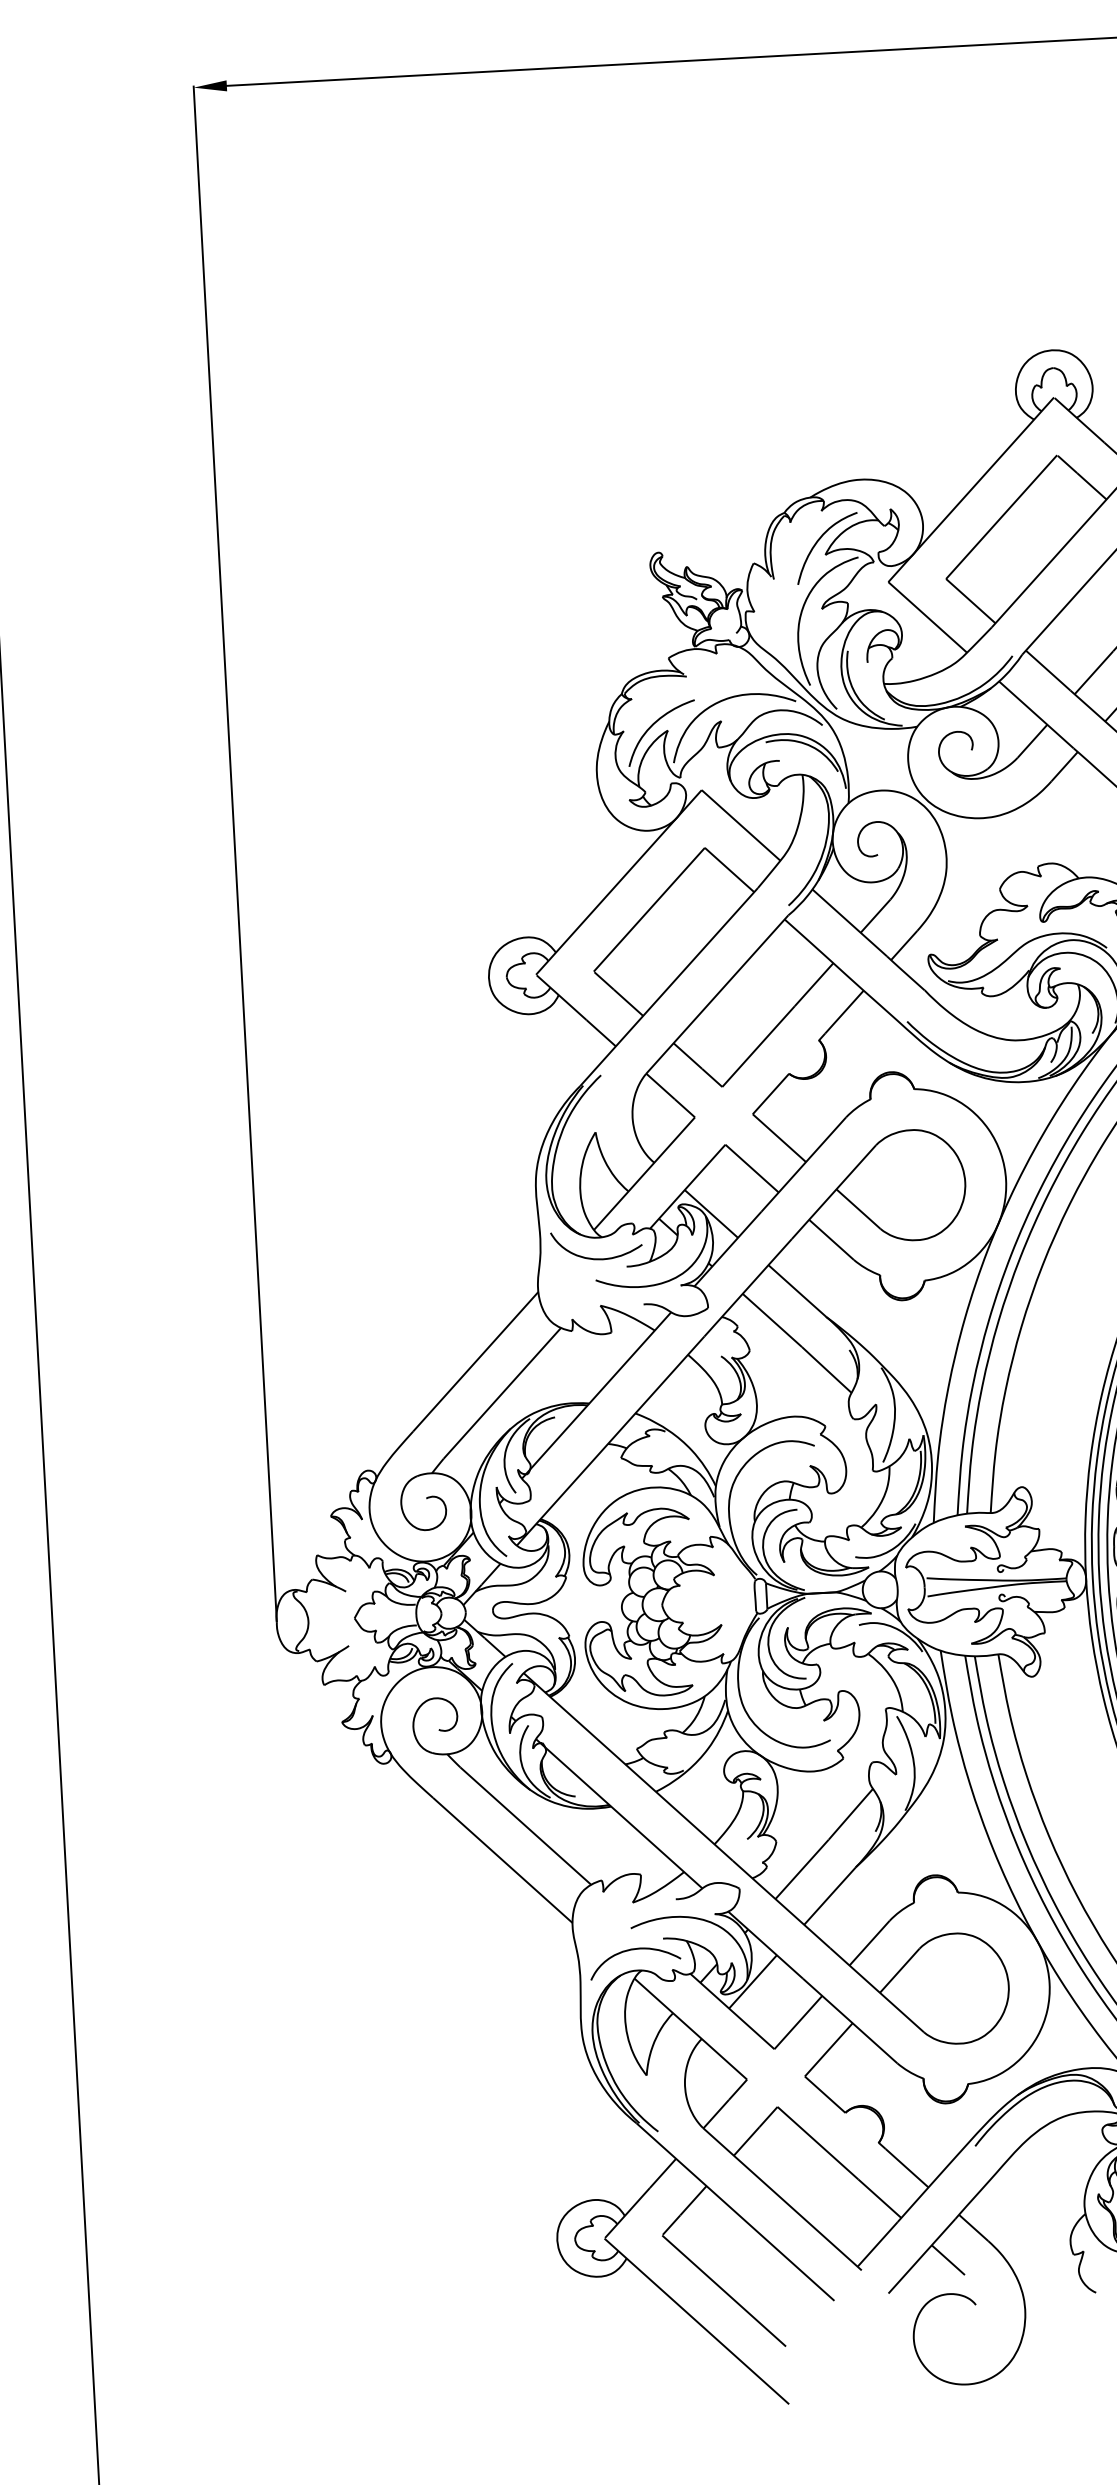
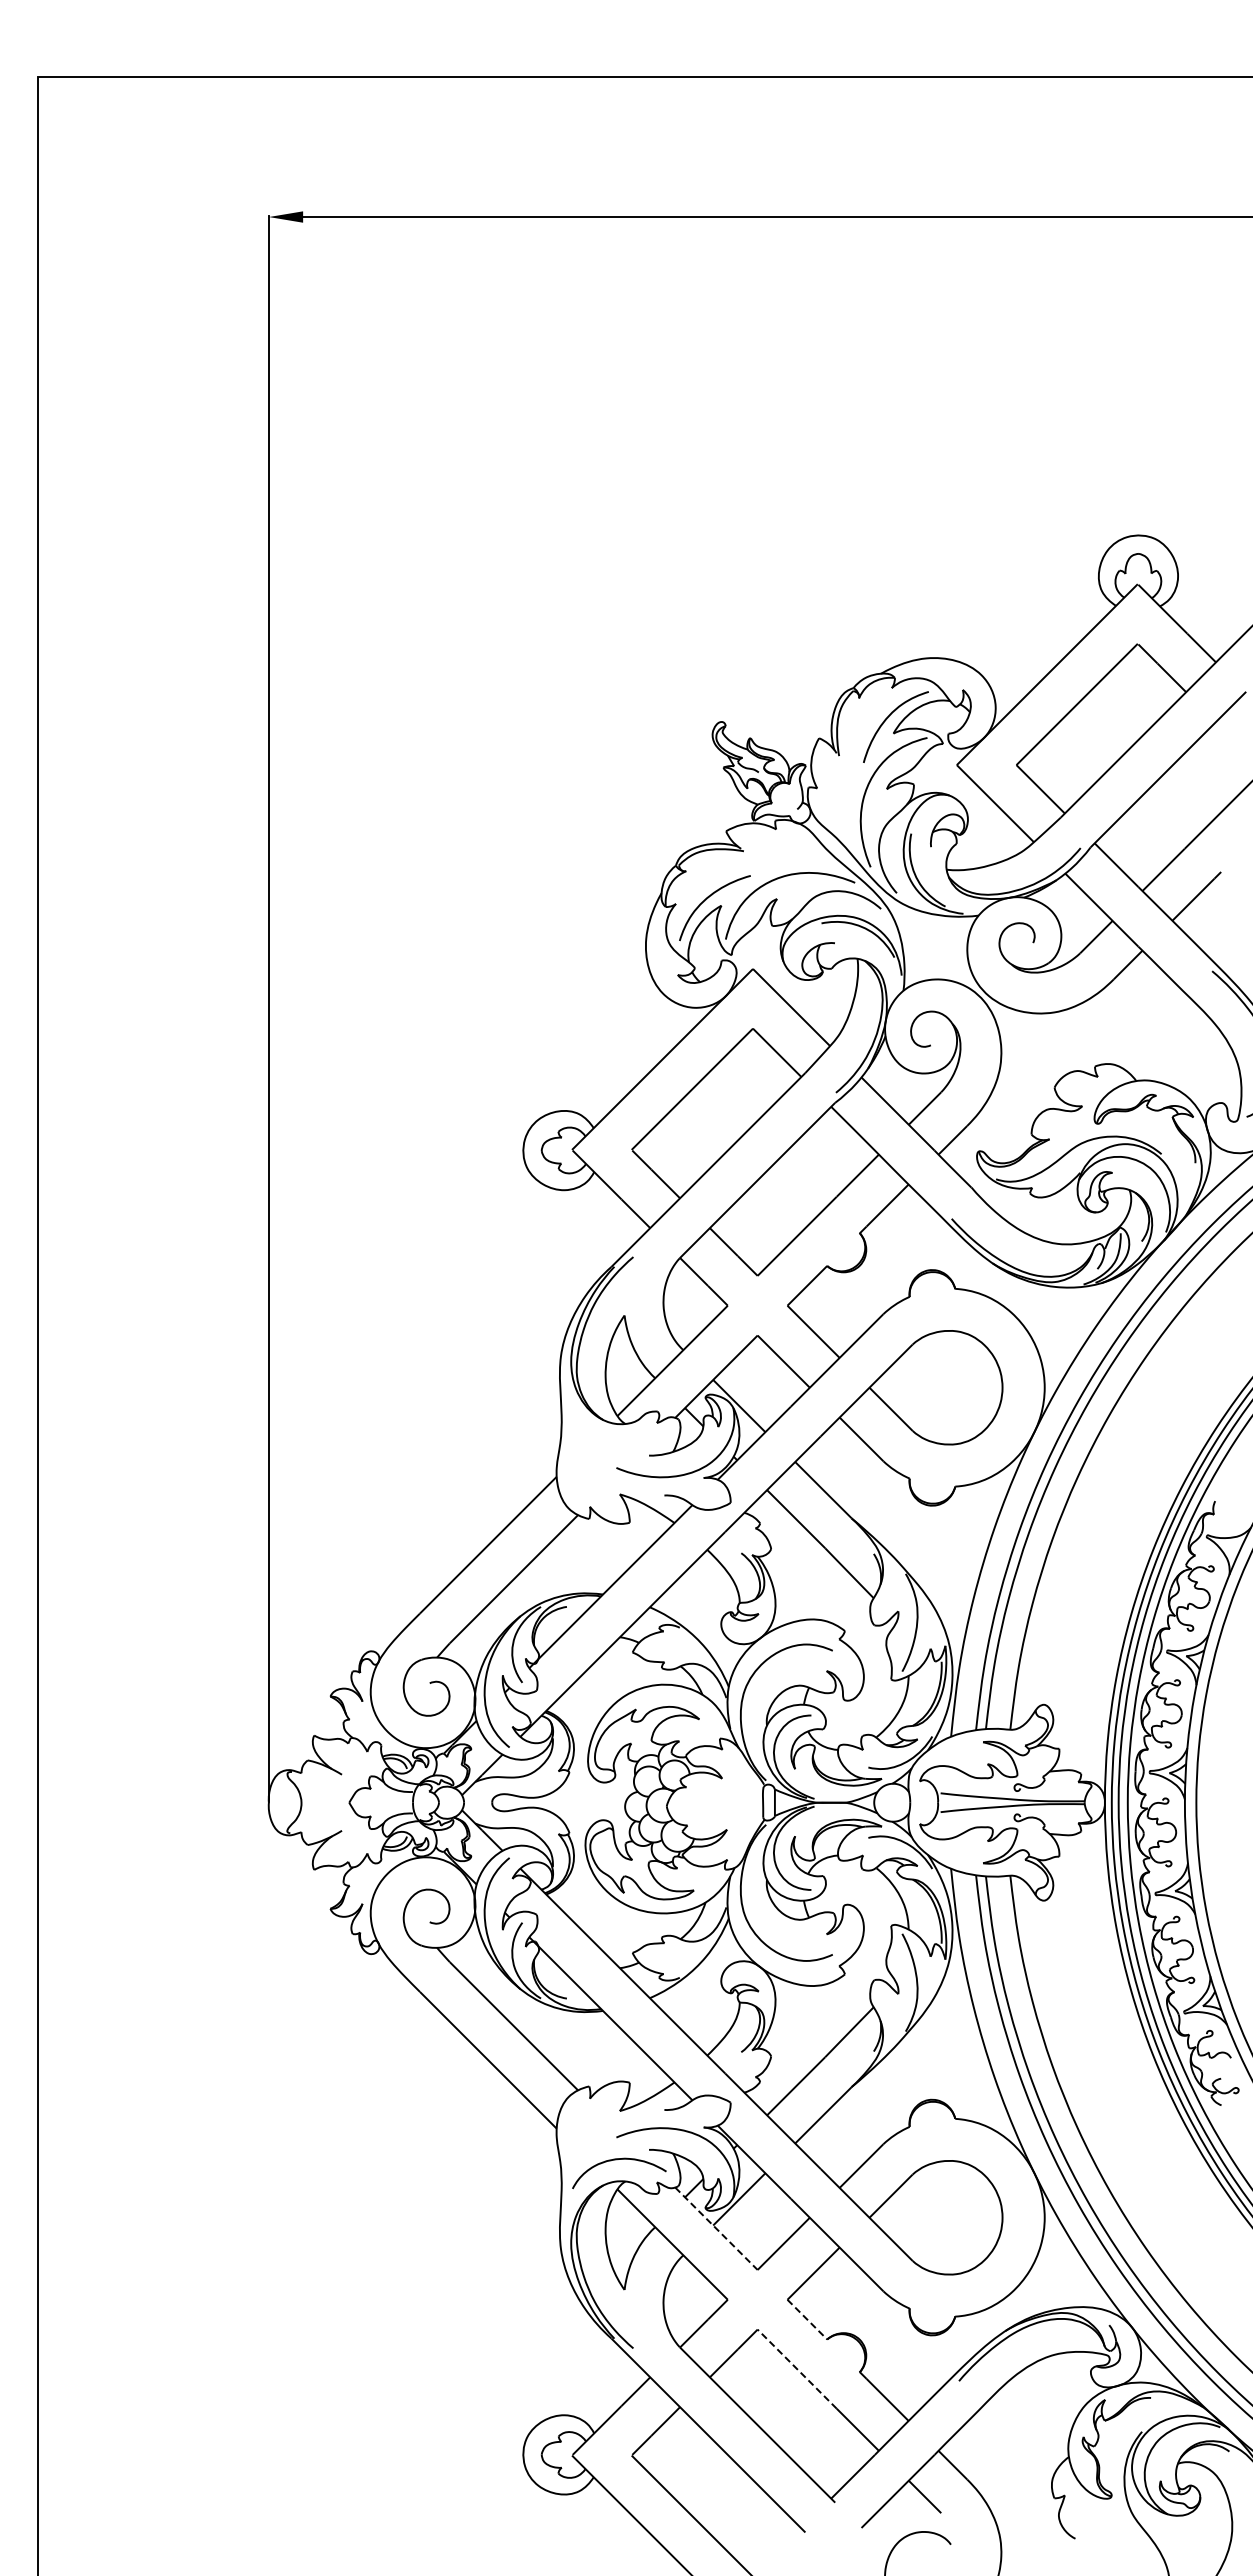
curve: (597, 1258) -> (619, 1445), removed
line: (732, 2012) -> (716, 2229), solid -> dashed
line: (825, 2094) -> (807, 2319), solid -> dashed
line: (818, 2143) -> (797, 2369), solid -> dashed

